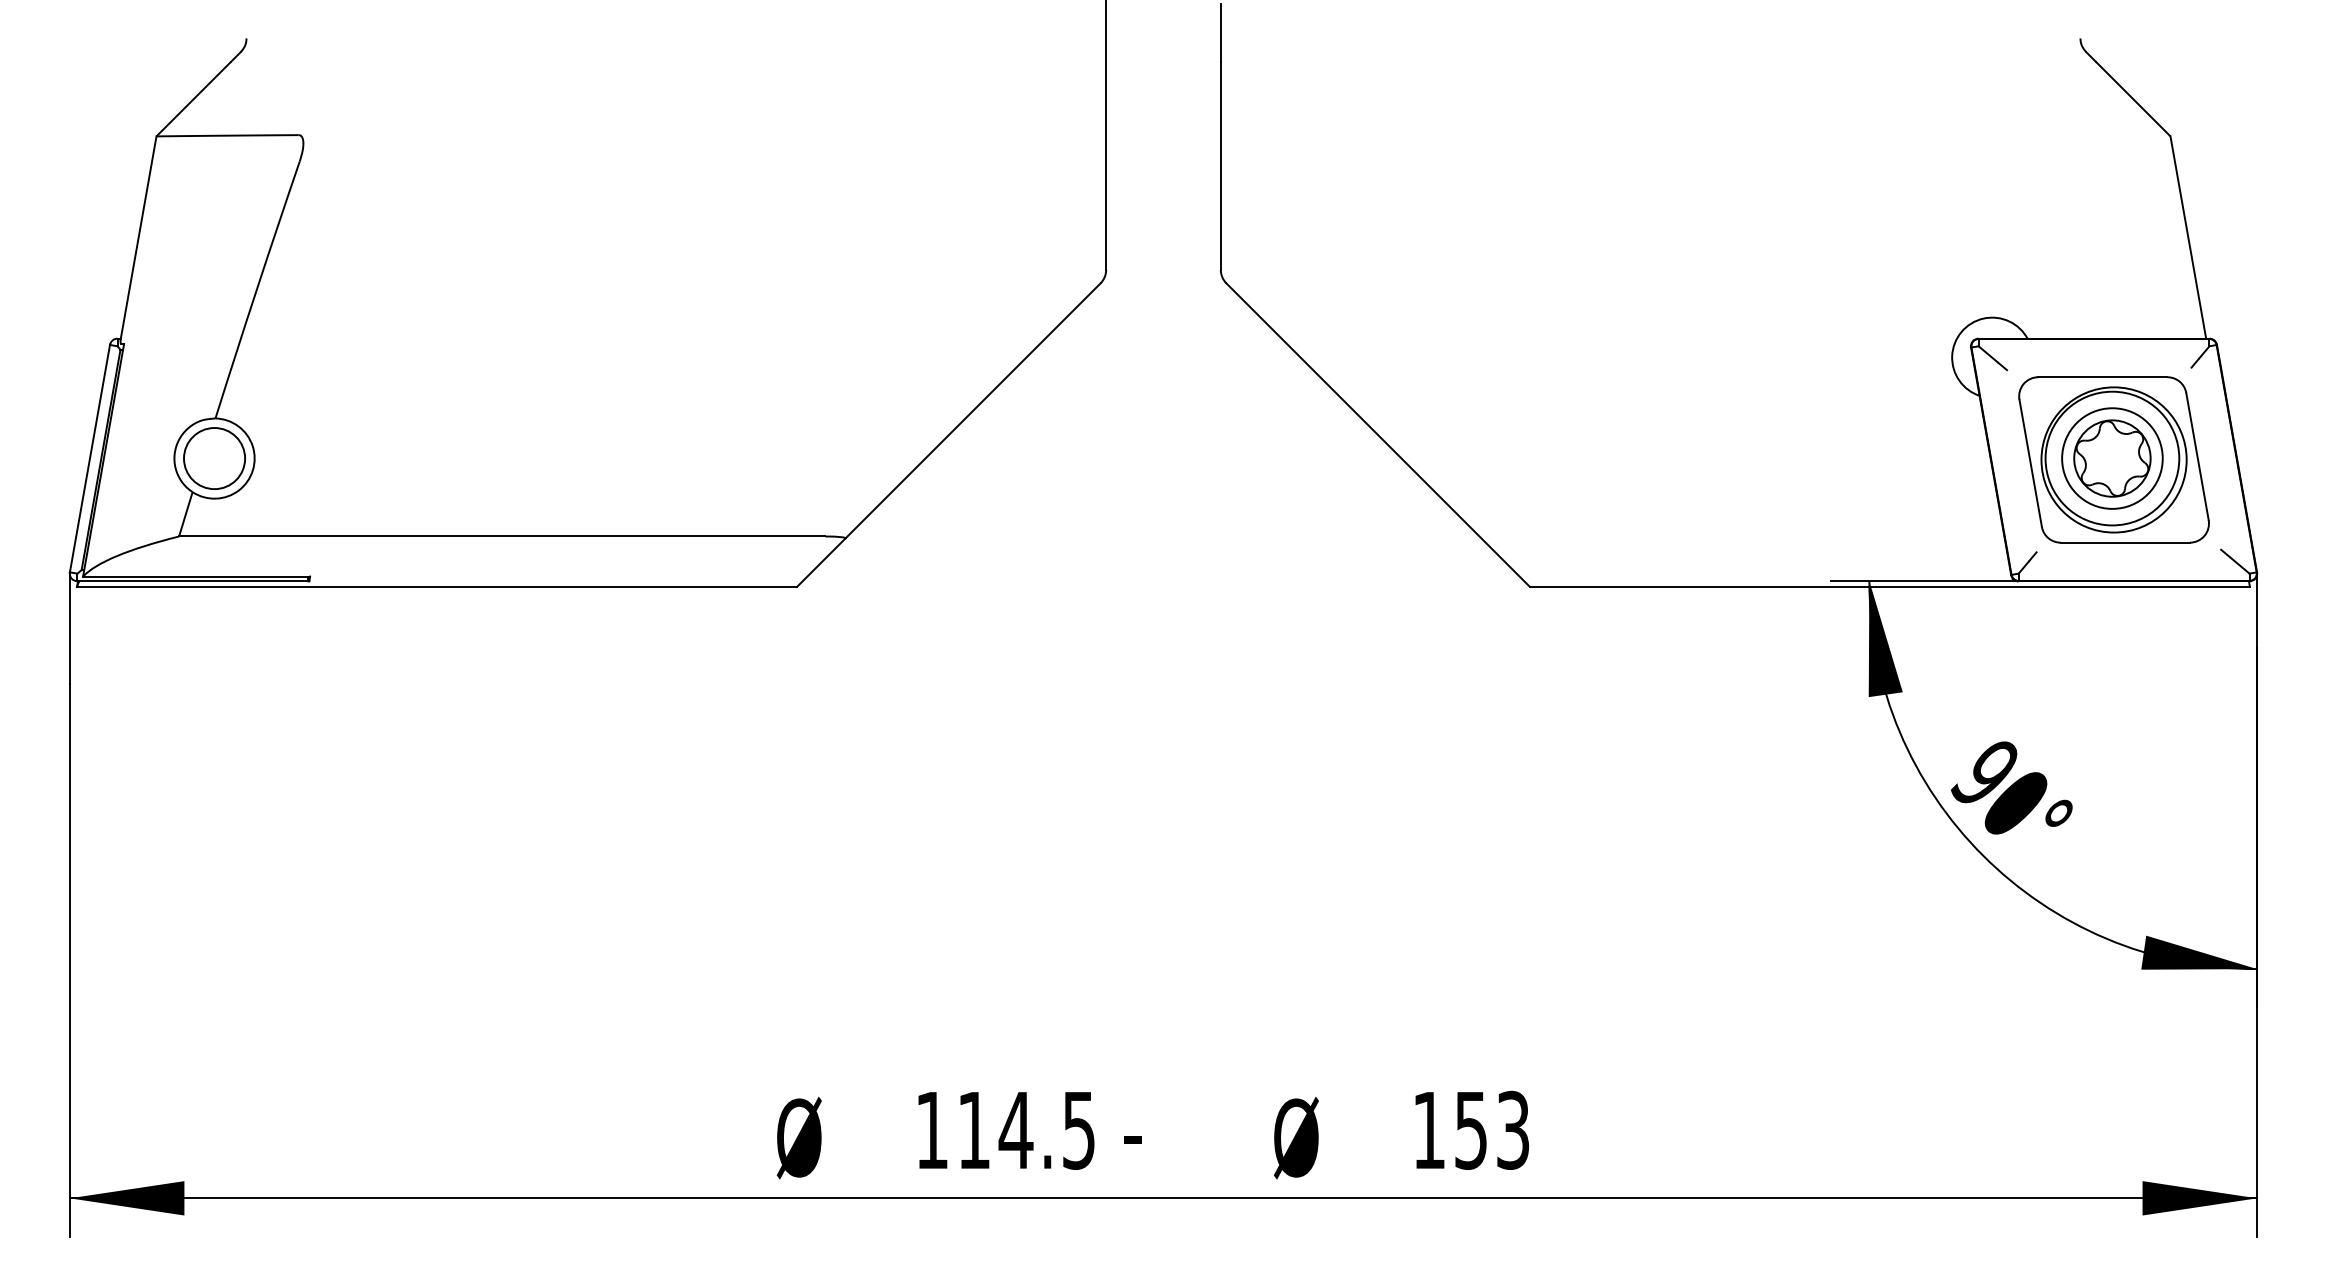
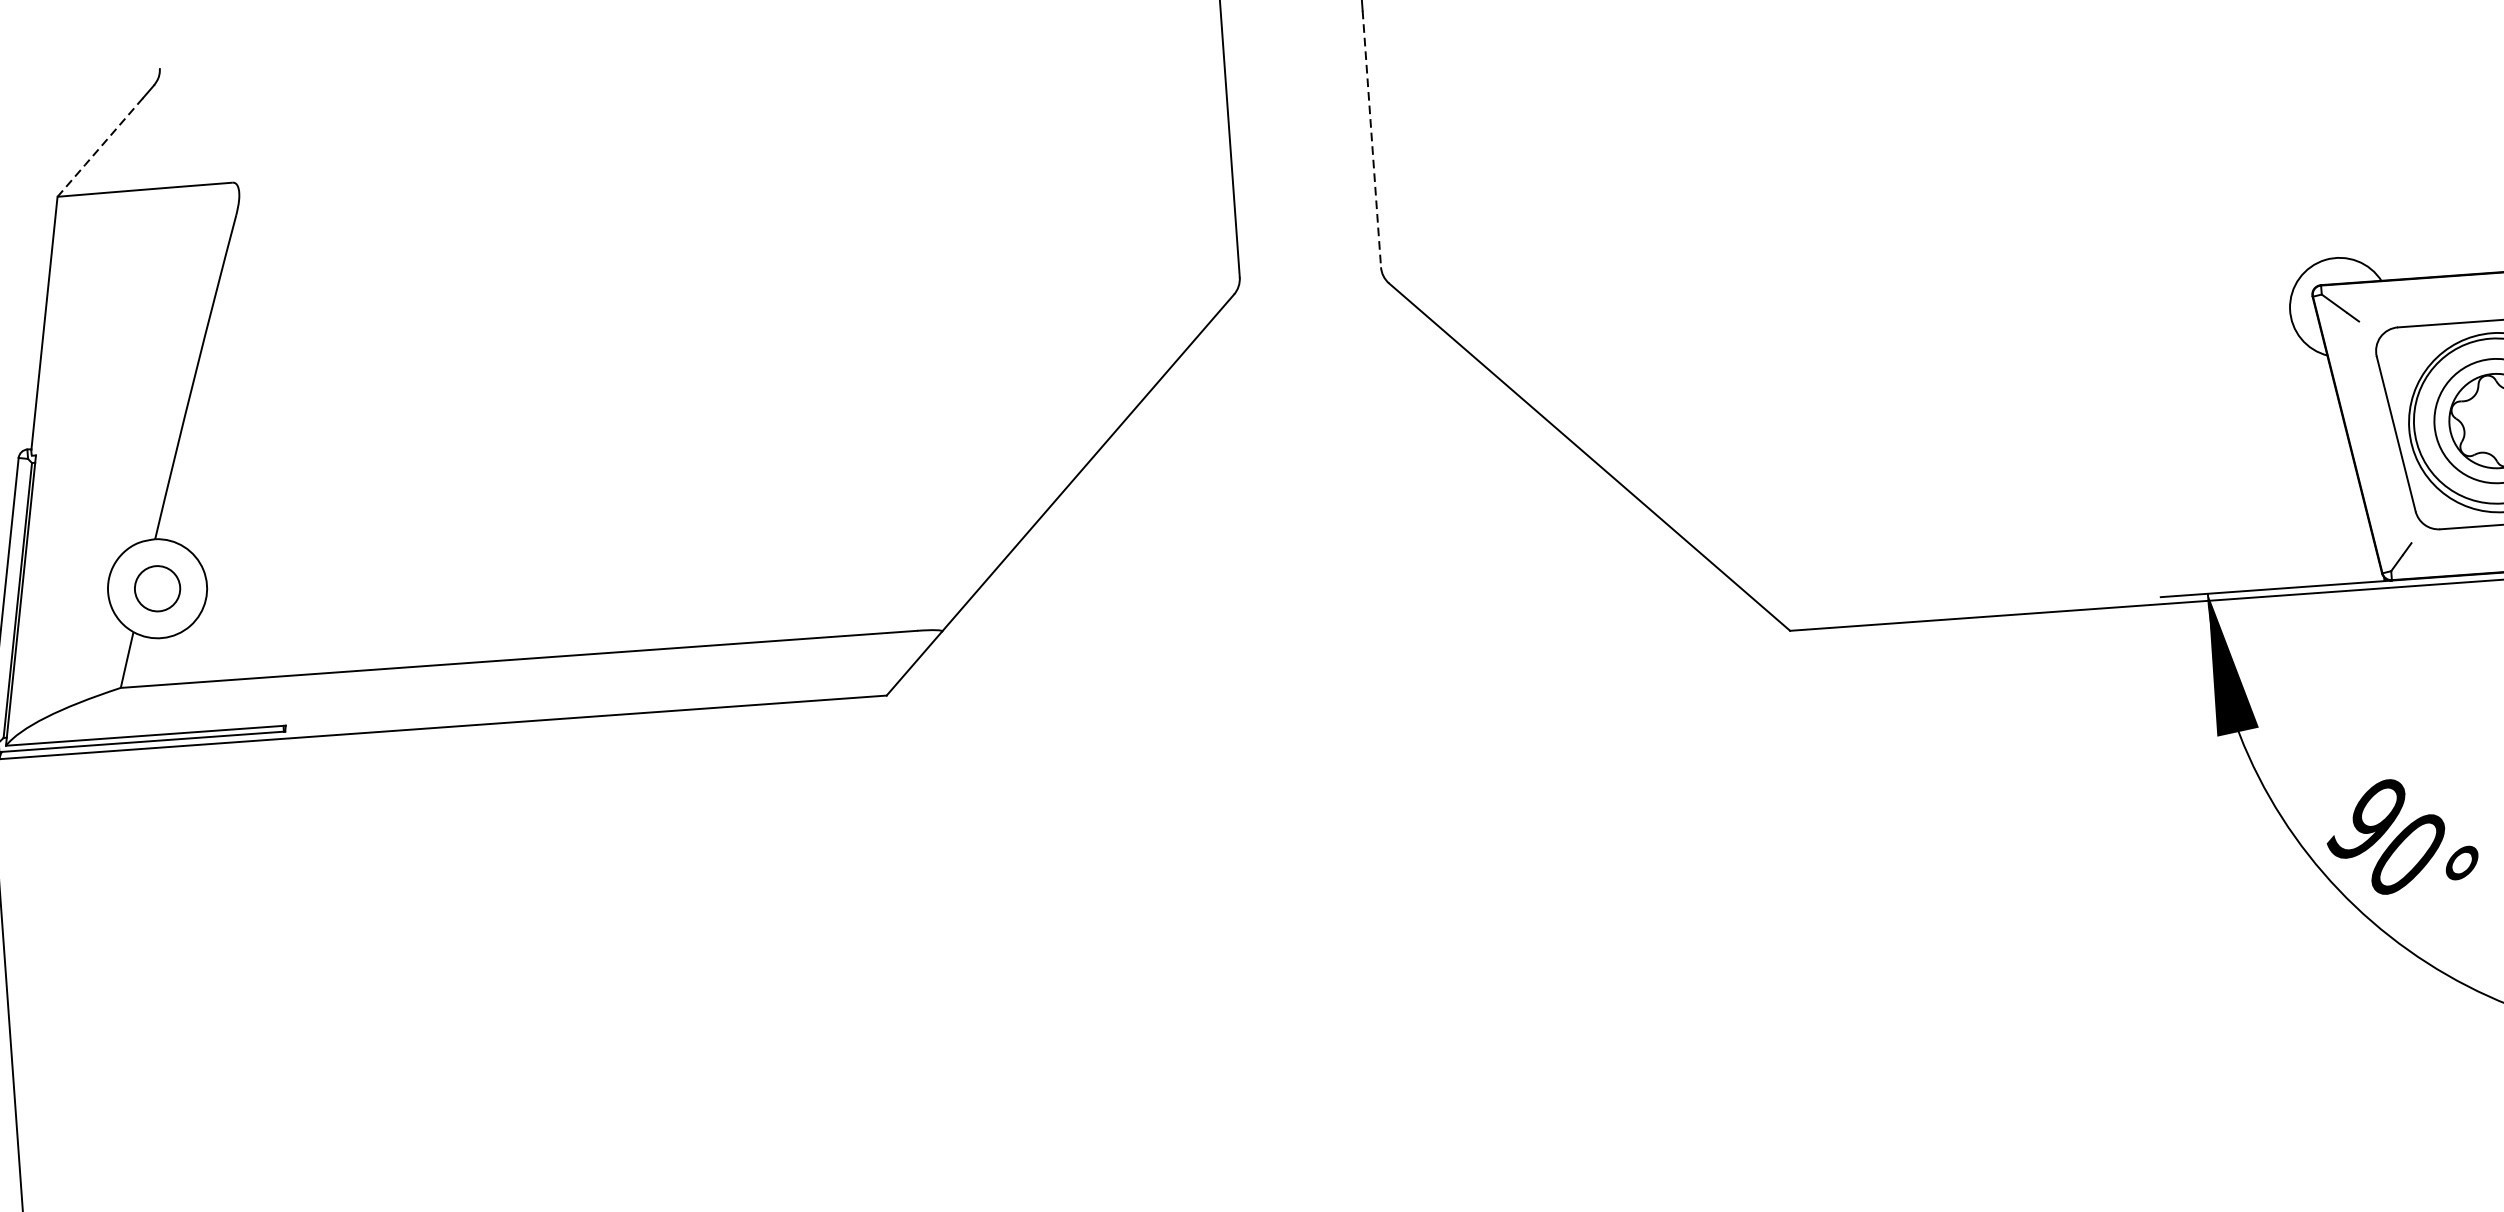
line: (193, 99) -> (99, 148), solid -> dashed
line: (1220, 166) -> (1371, 139), solid -> dashed
circle: (214, 458) -> (157, 588), size x0.6

